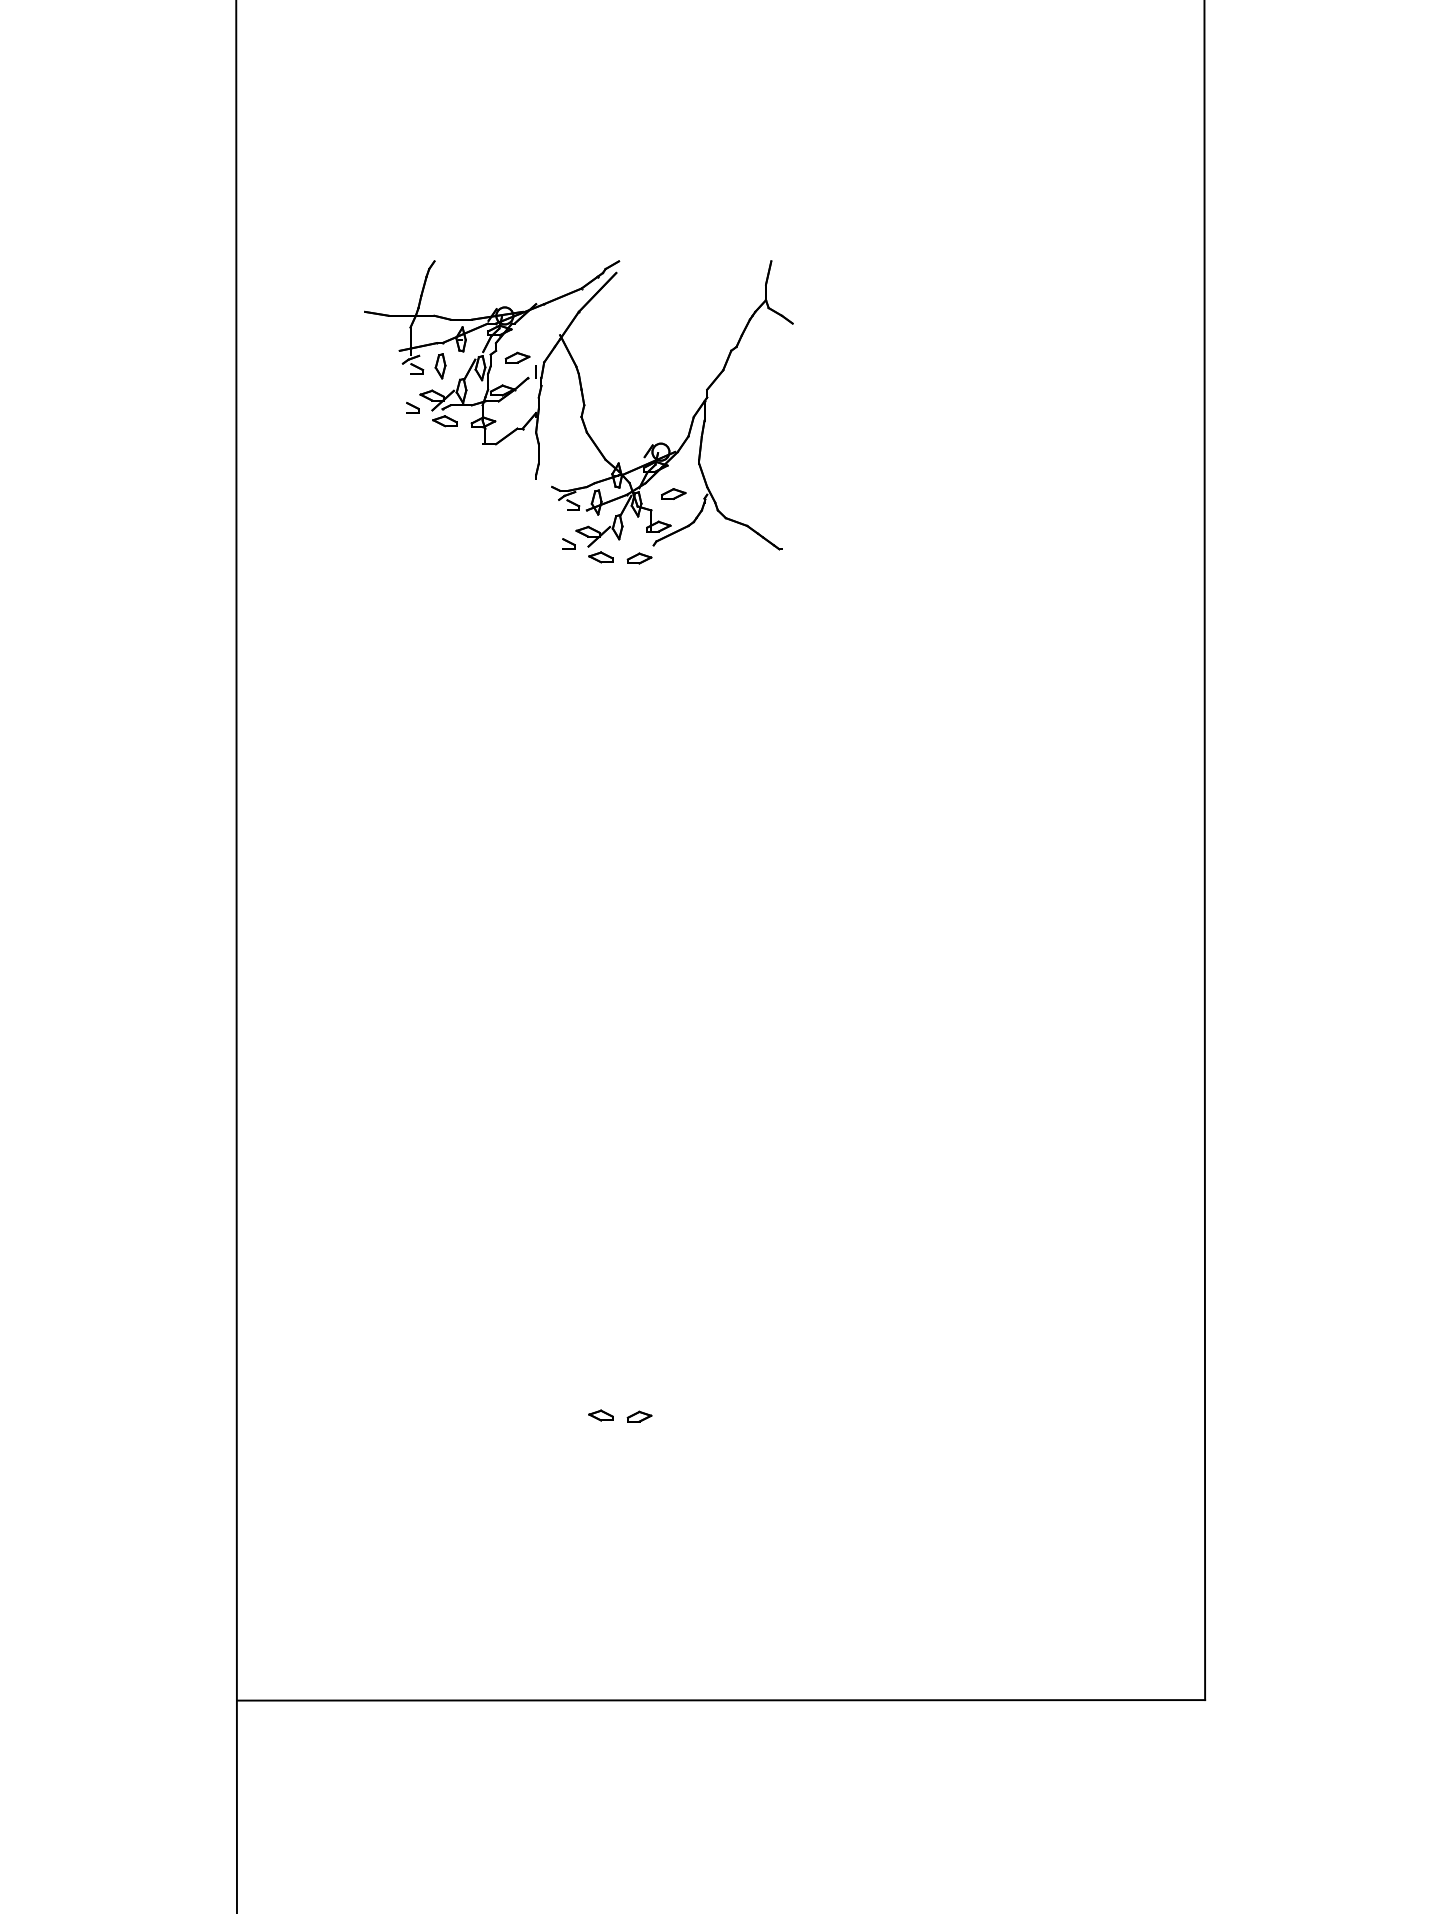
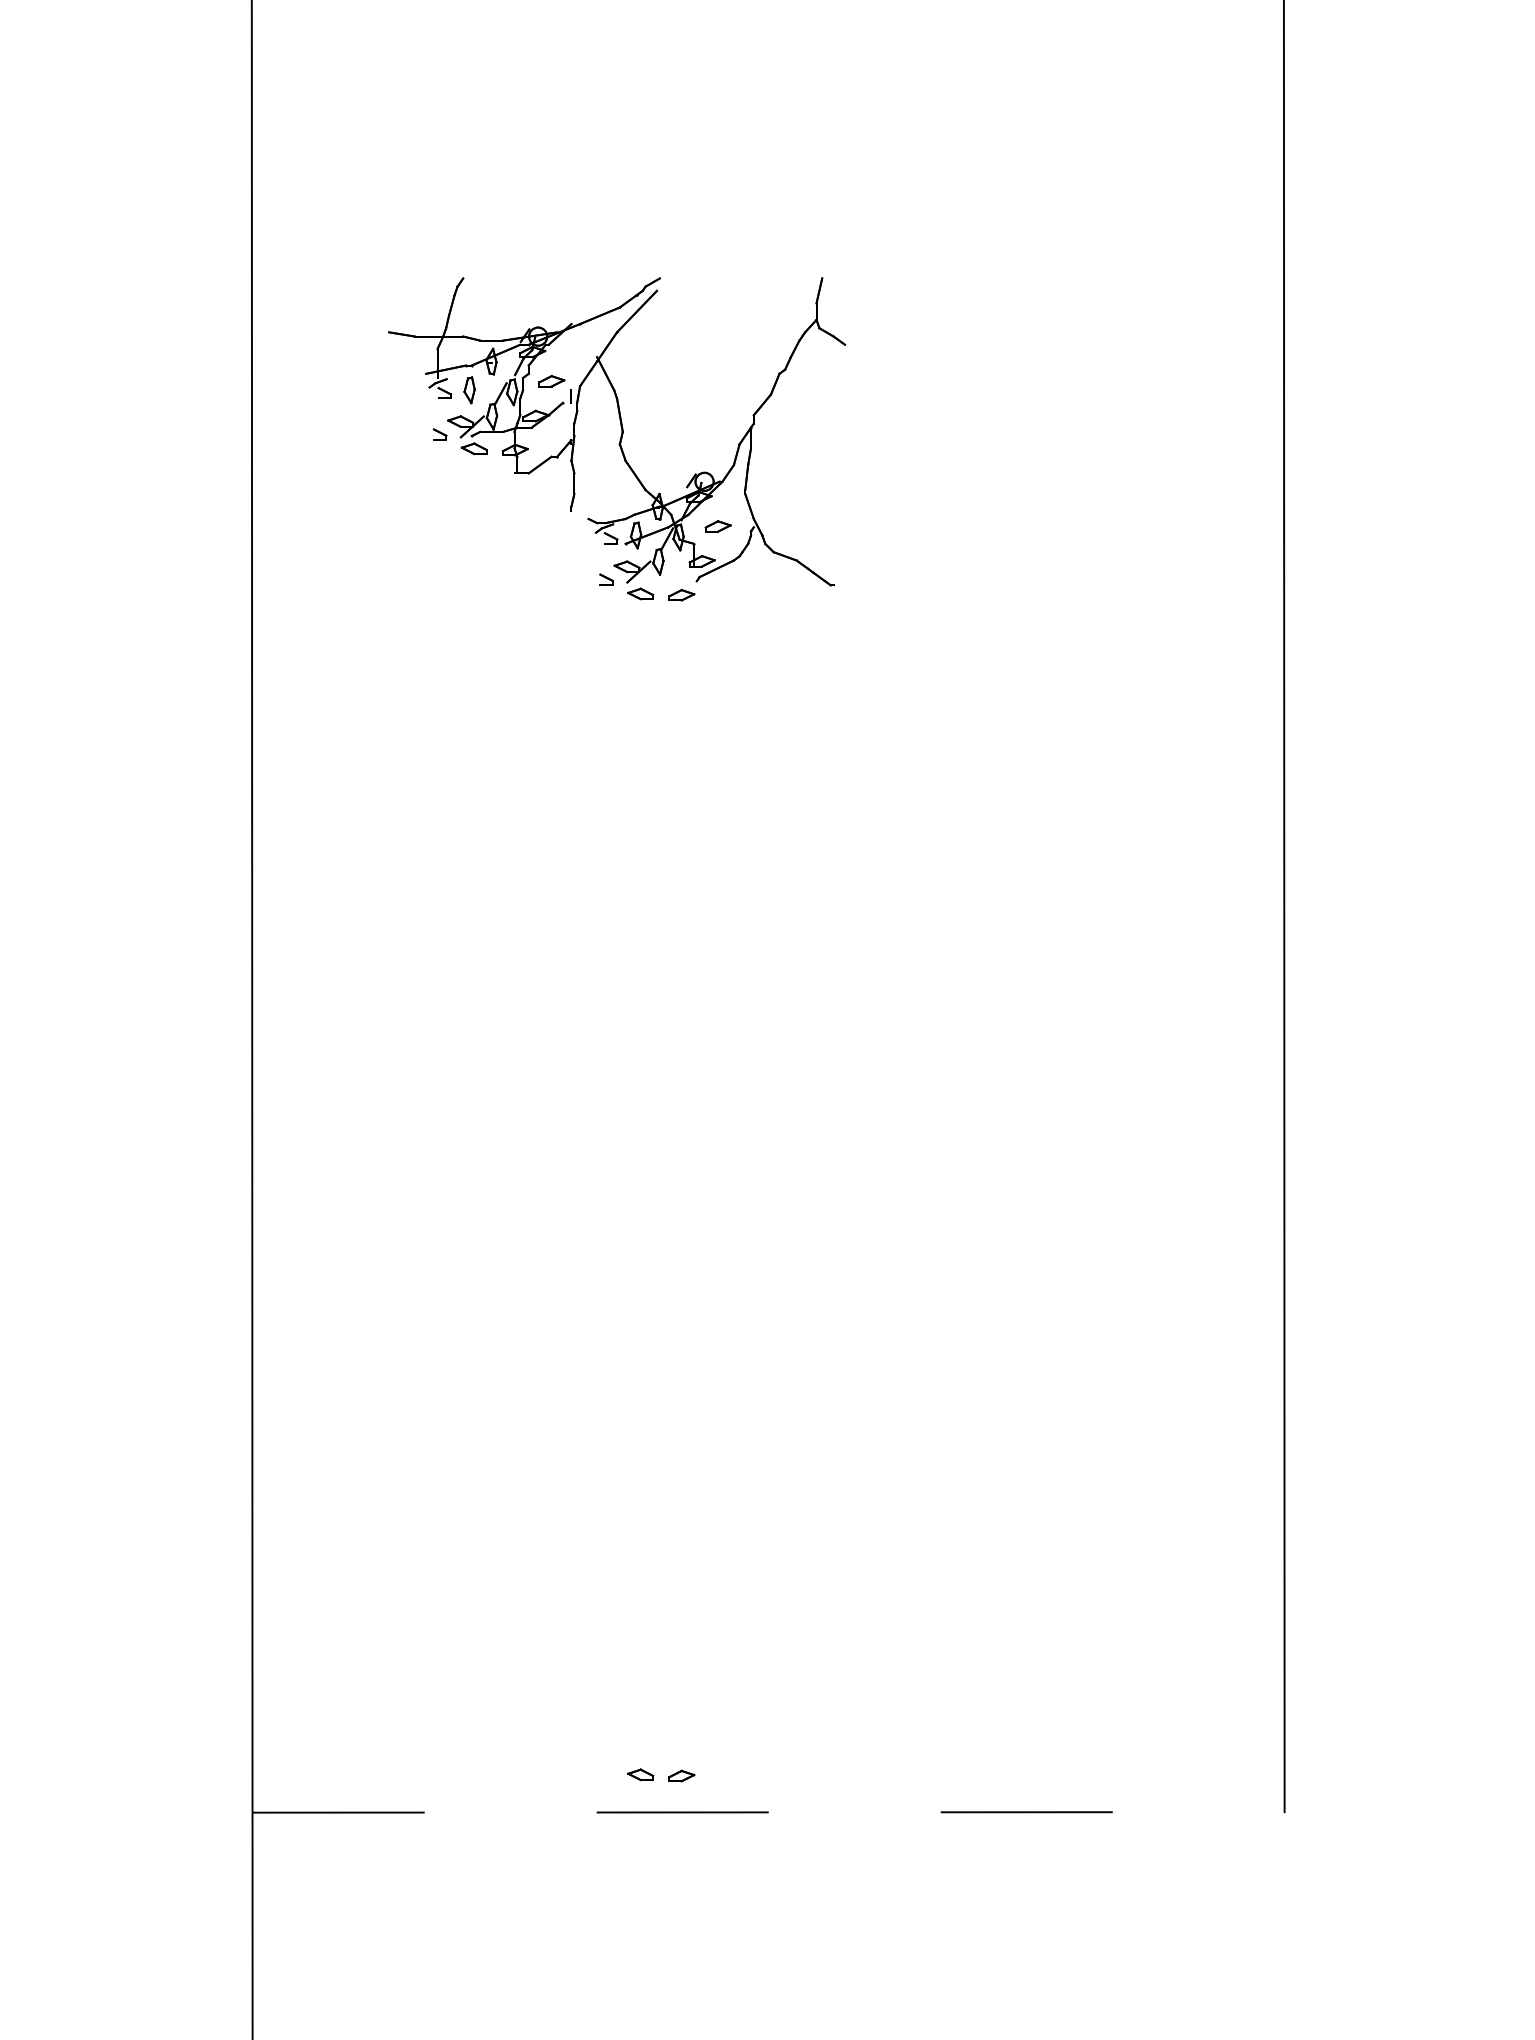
part: (613, 1416) -> (654, 1775), moved
line: (720, 1700) -> (768, 1812), solid -> dashed

